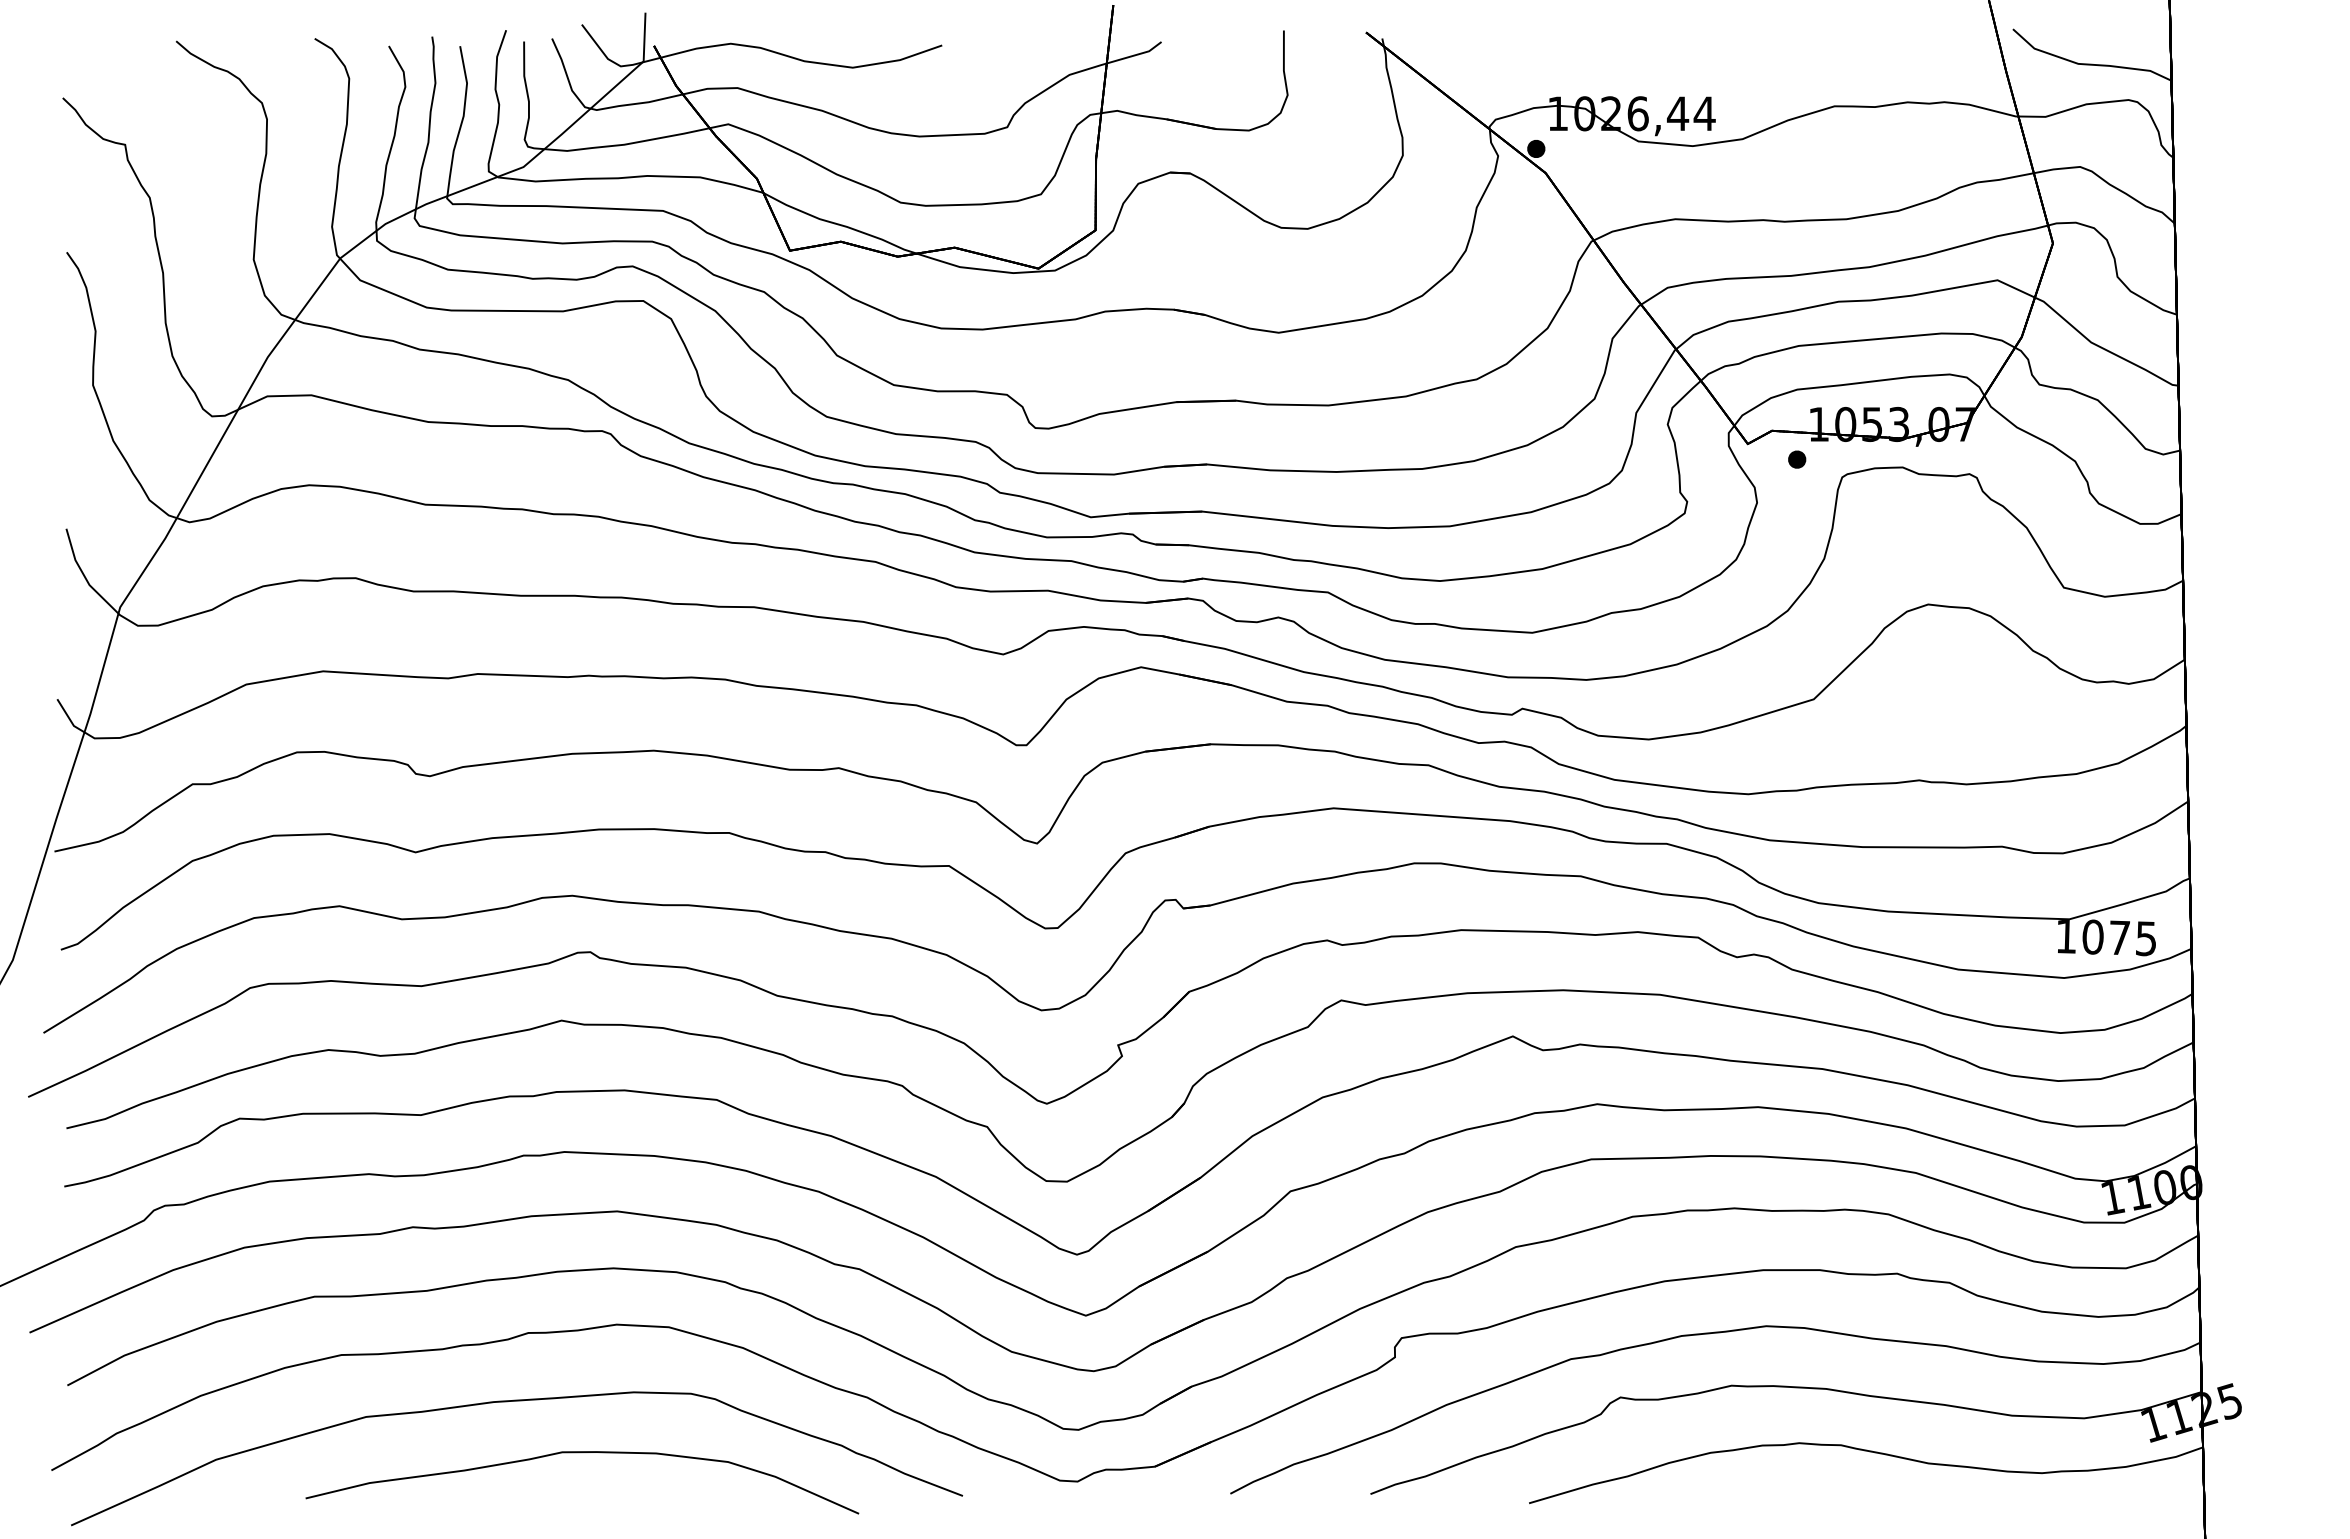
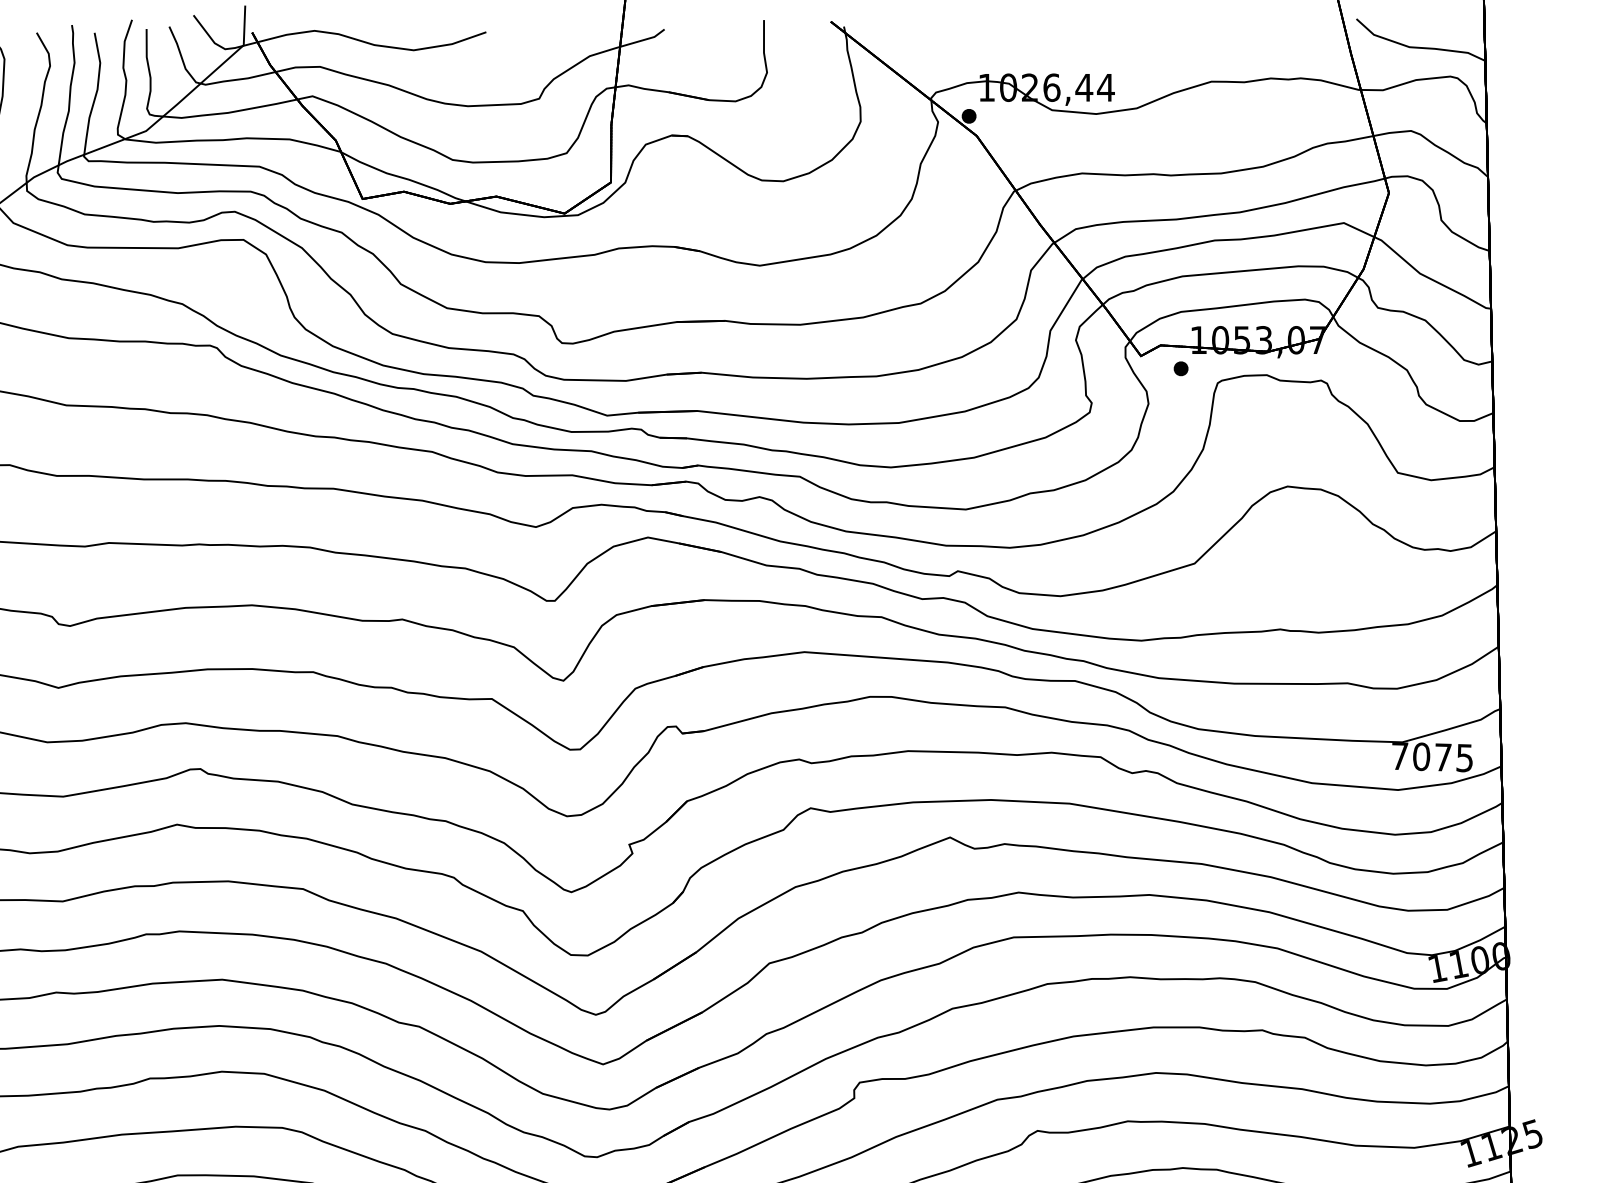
text: (2066, 936) -> (1399, 756), 1075 -> 7075

